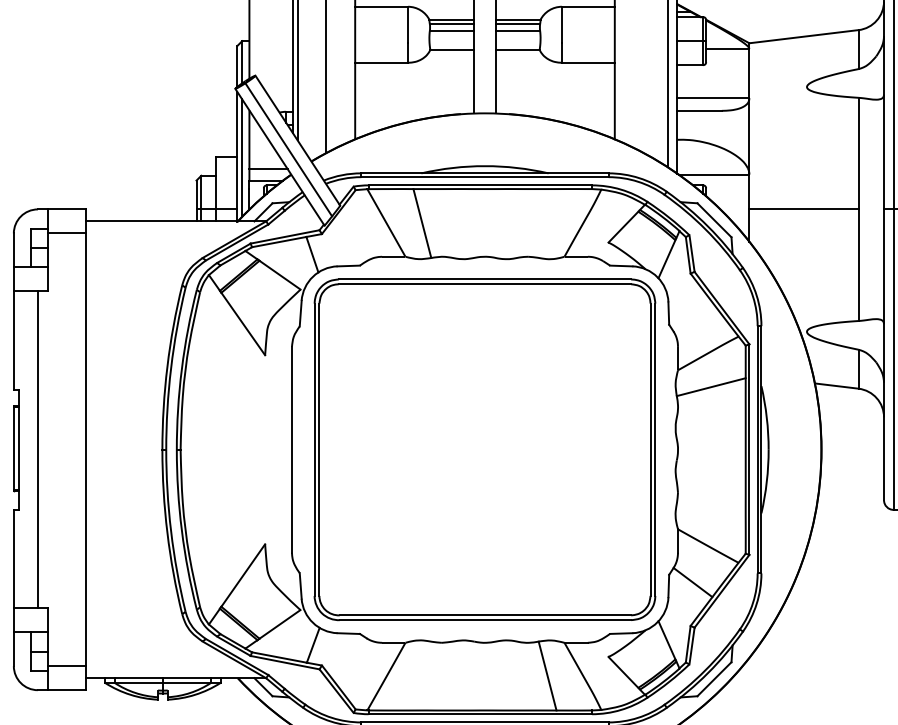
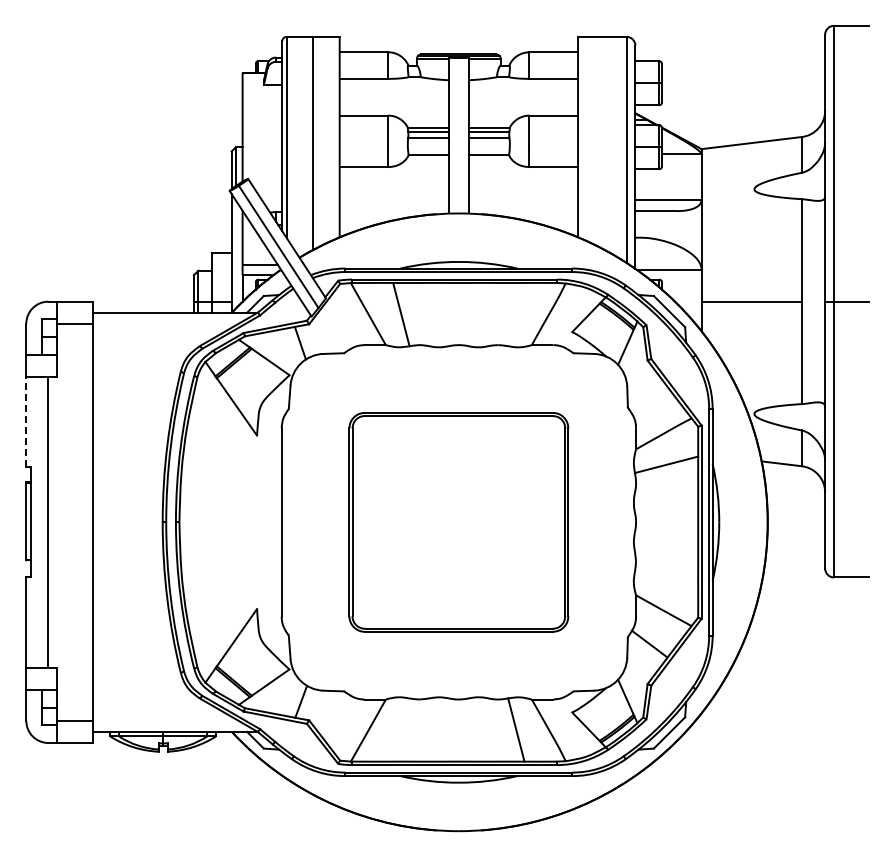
line: (241, 158) -> (235, 254), removed
line: (14, 339) -> (26, 421), solid -> dashed
part: (484, 449) -> (458, 522), size x0.7

